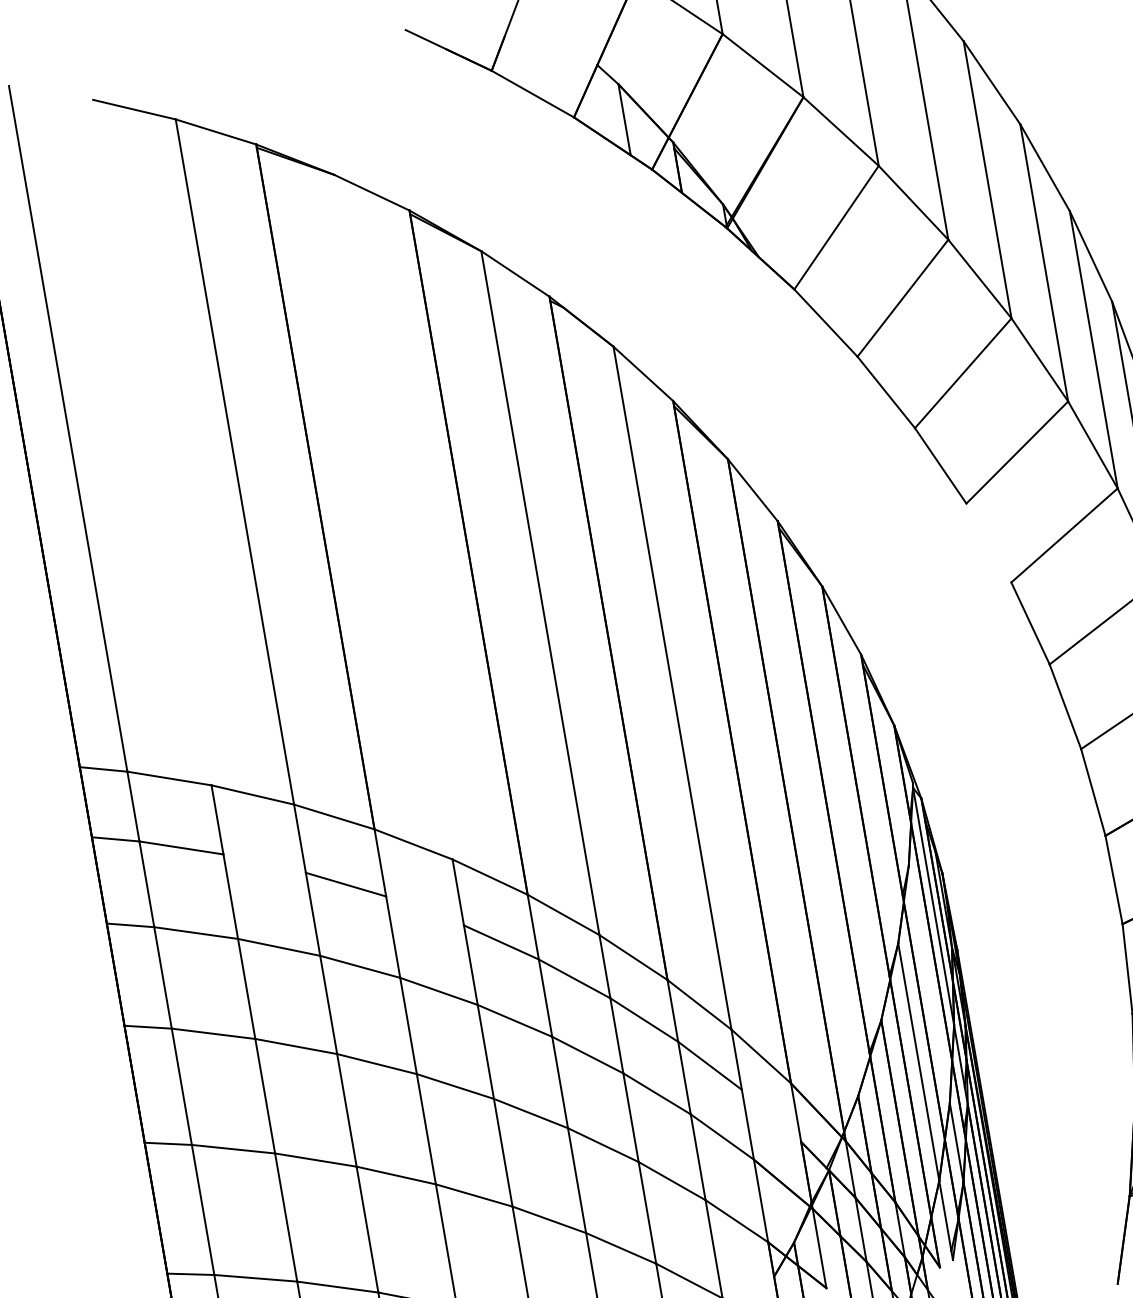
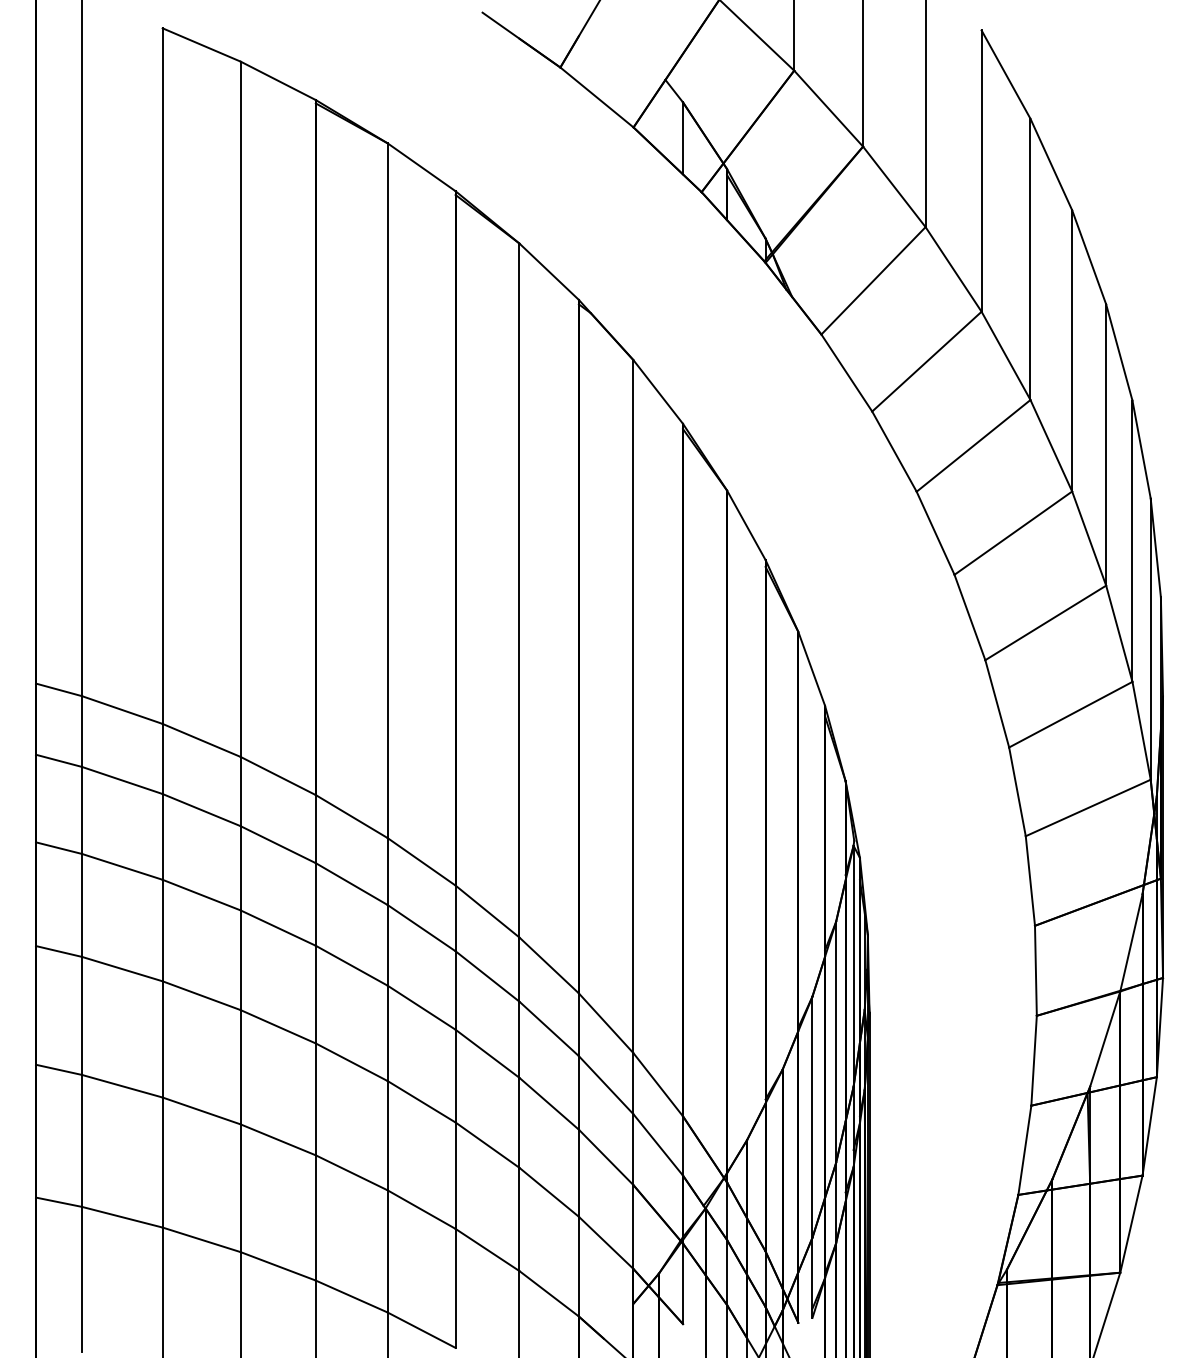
line: (152, 442) -> (162, 375), added
line: (393, 517) -> (387, 490), added
line: (988, 543) -> (969, 617), added
line: (264, 864) -> (201, 810), added
line: (424, 910) -> (351, 883), added
line: (929, 983) -> (836, 1041), added
line: (771, 1115) -> (658, 1144), added

